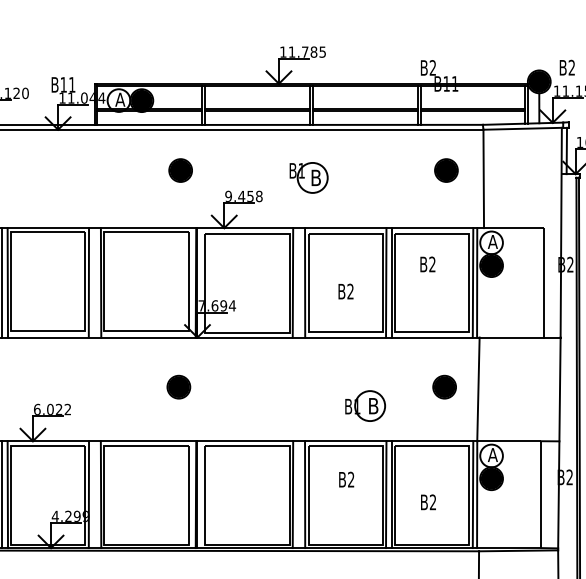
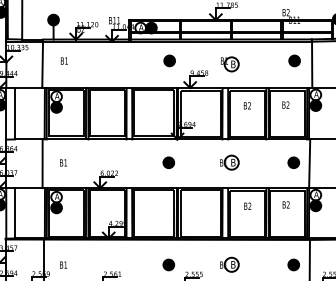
text: (346, 290) -> (247, 105), moved
part: (365, 405) -> (229, 162), moved
text: (427, 501) -> (285, 204), moved

